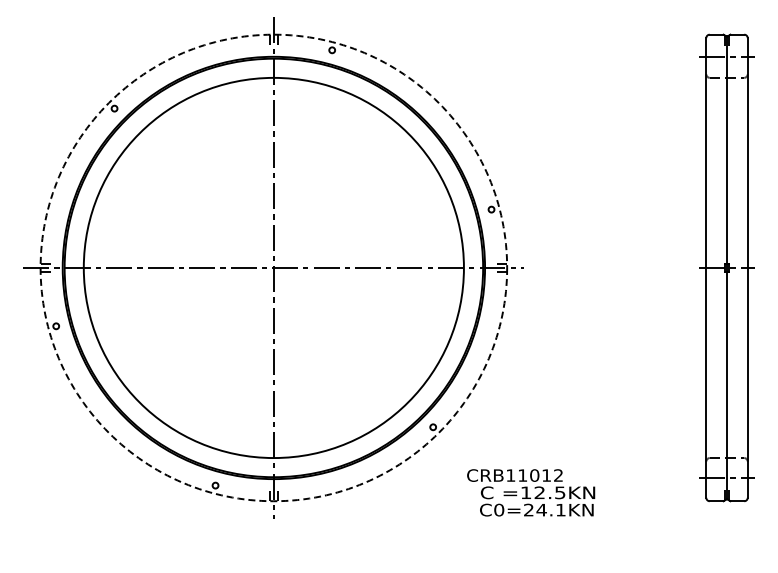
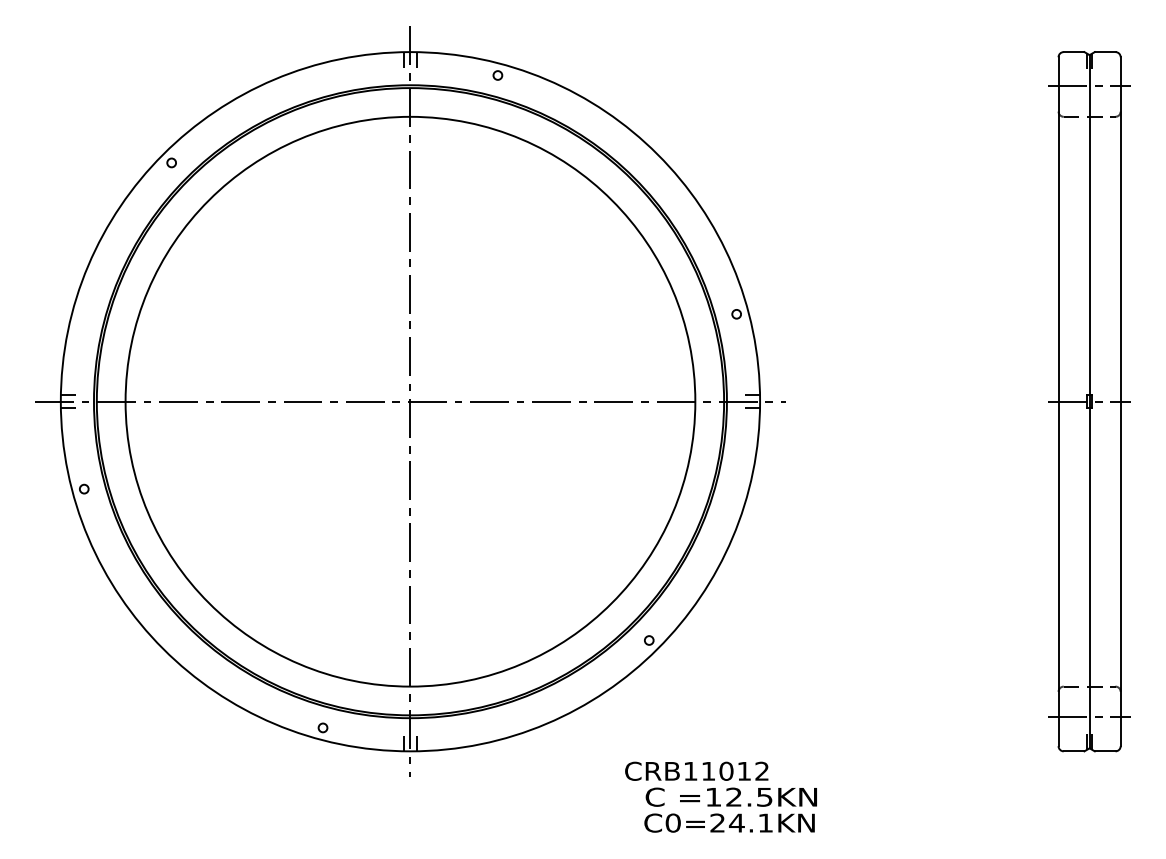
circle: (273, 267) -> (409, 401), dashed -> solid
text: (531, 492) -> (721, 796), moved

